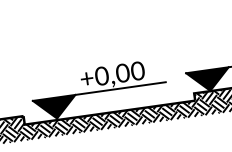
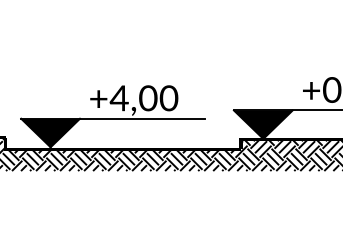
text: (101, 76) -> (118, 98), +0,00 -> +4,00

